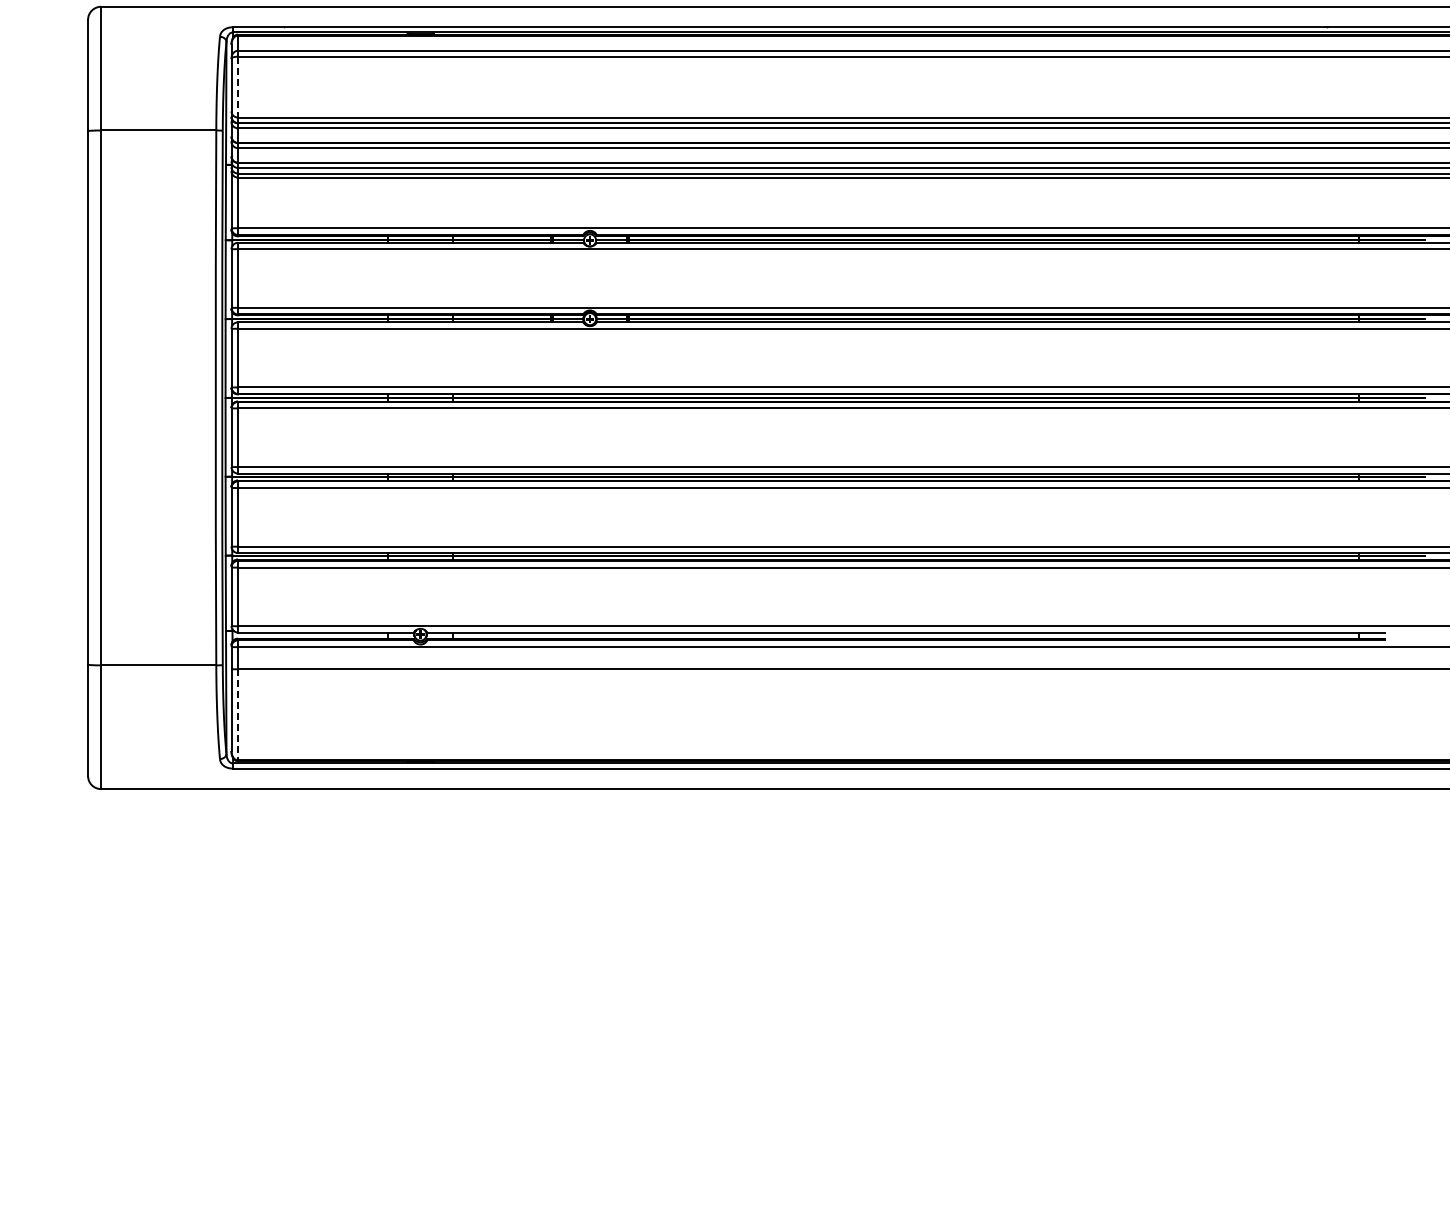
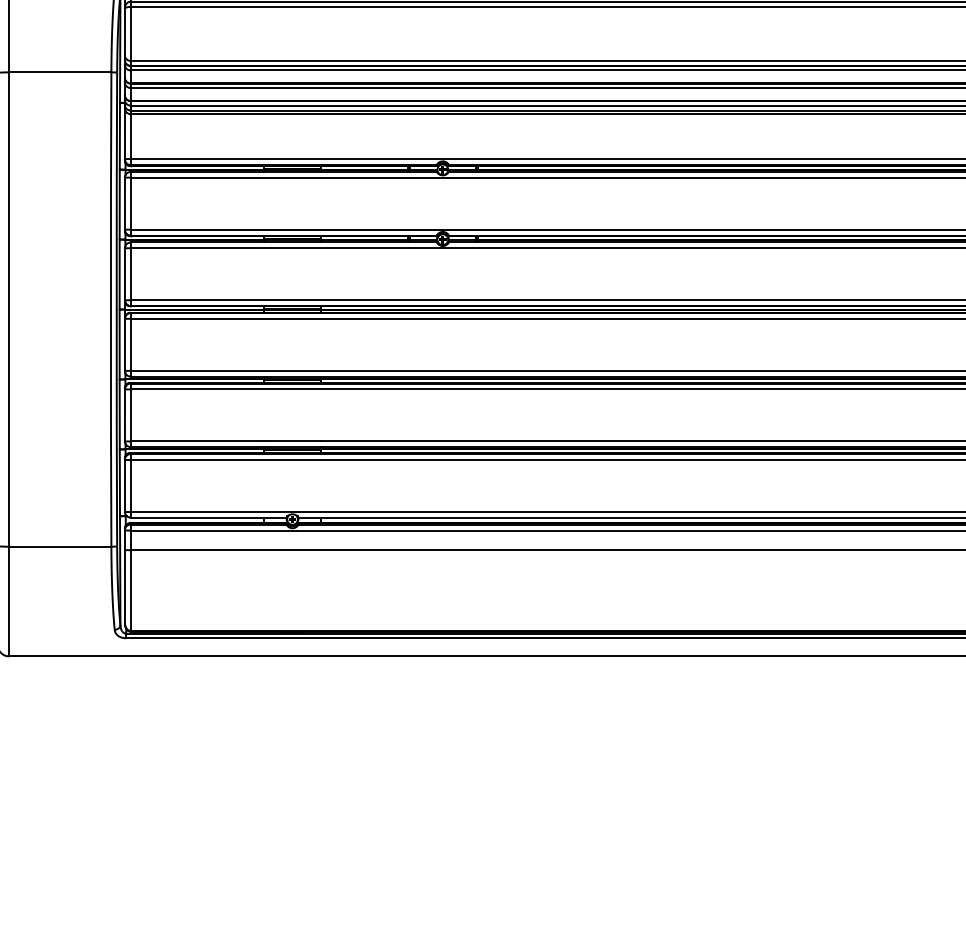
line: (238, 87) -> (131, 34), dashed -> solid
line: (238, 715) -> (131, 591), dashed -> solid

